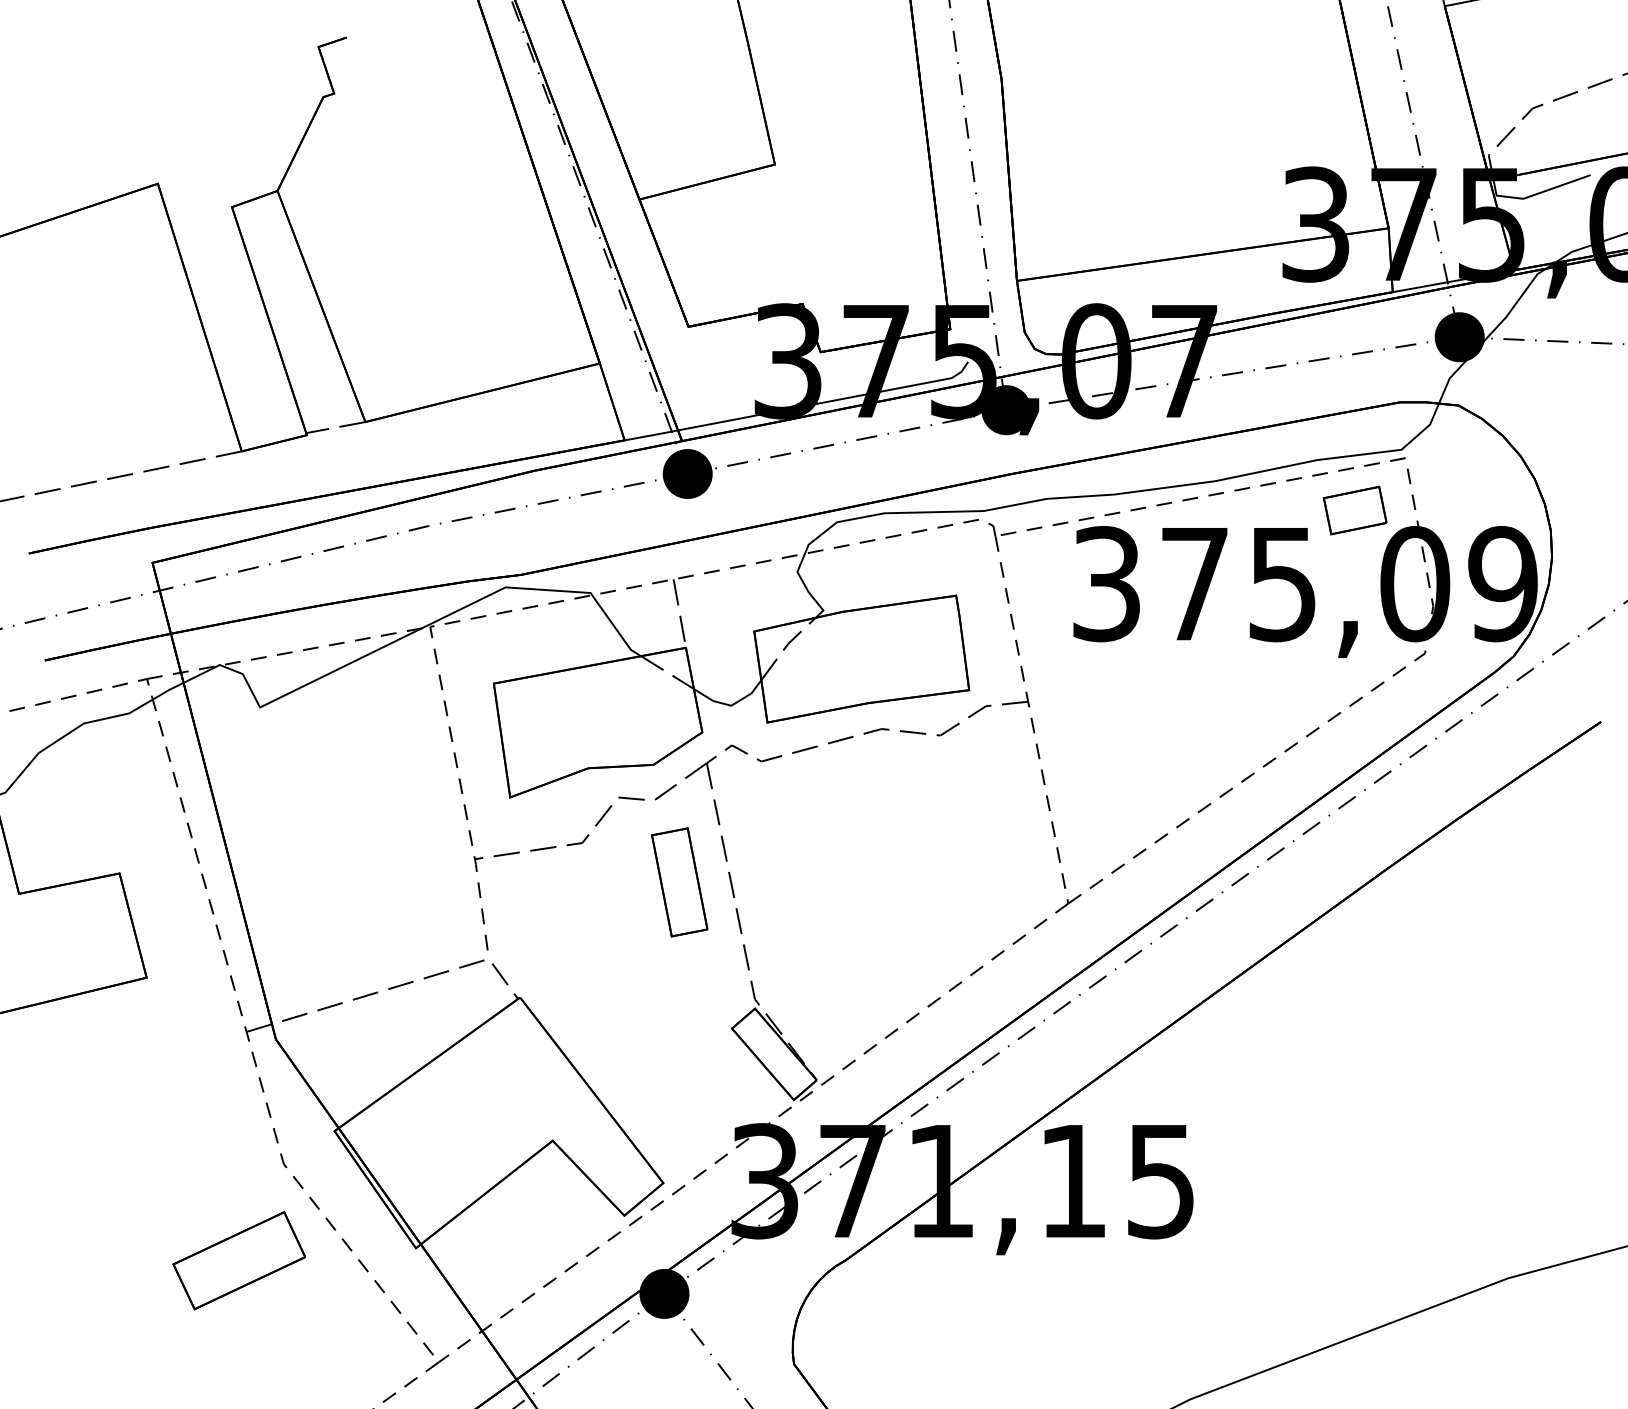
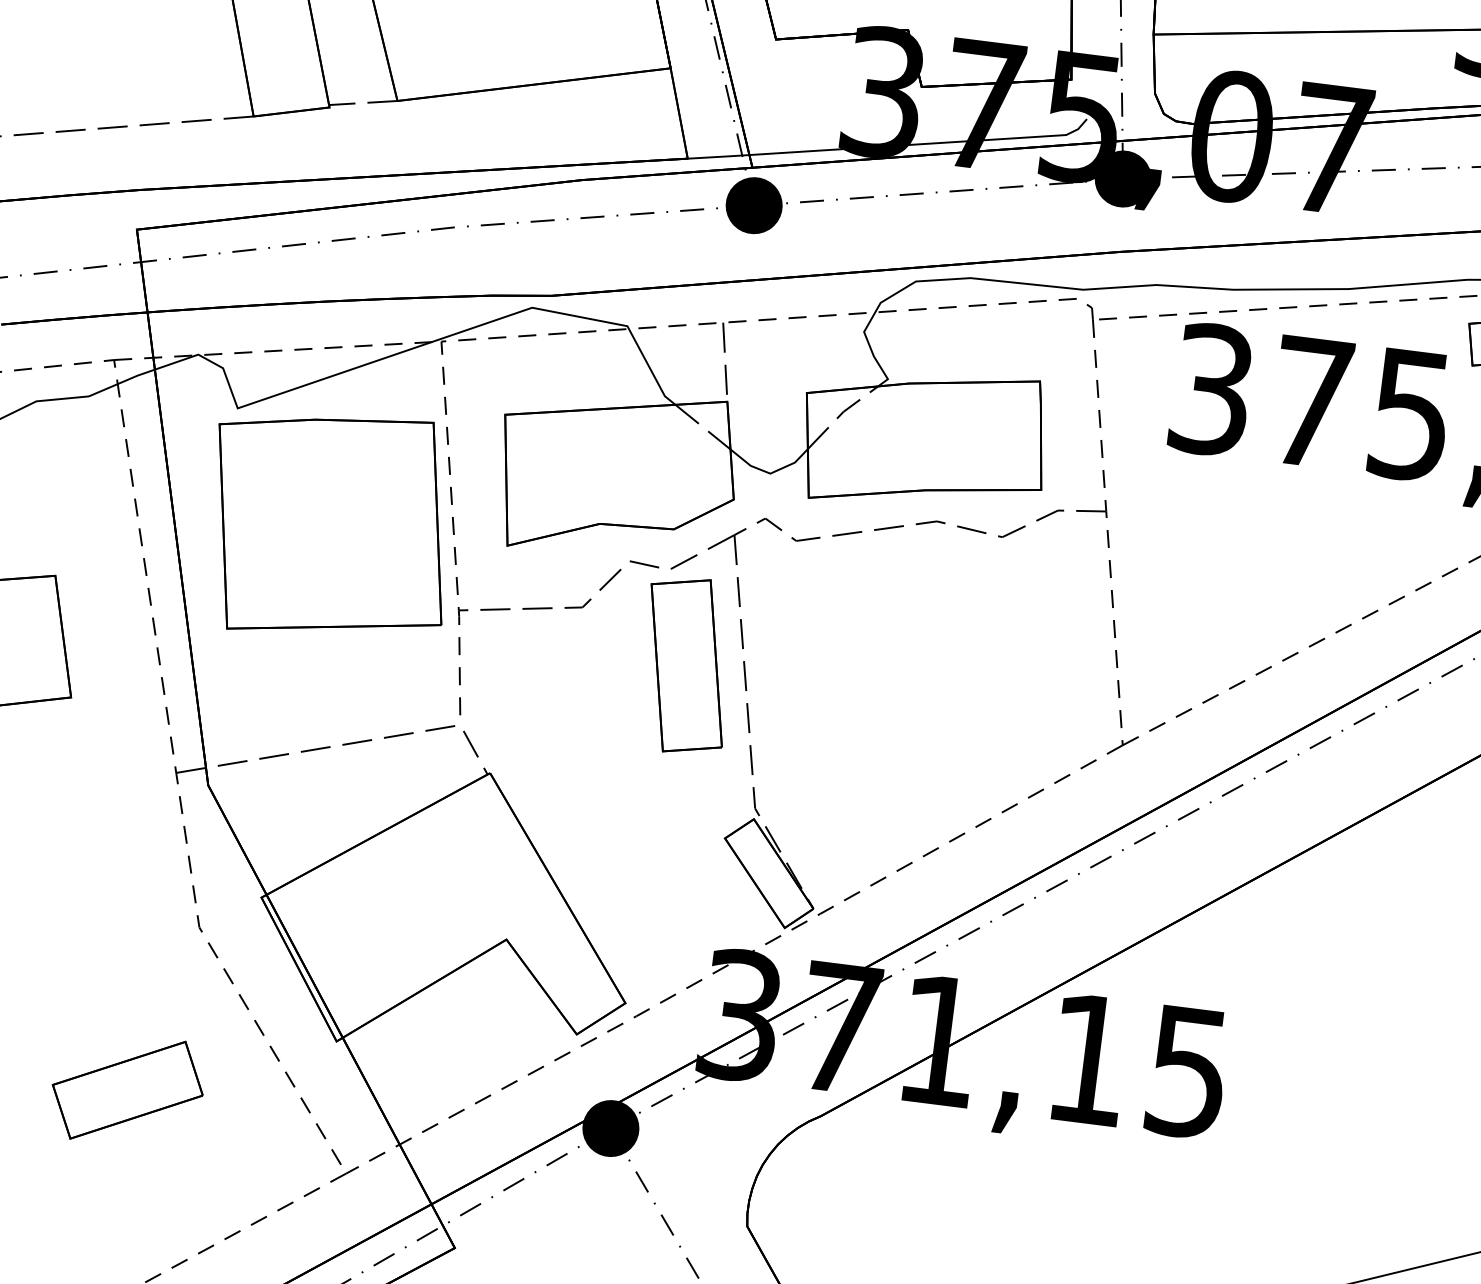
part: (353, 799) -> (330, 525), added
part: (679, 882) -> (686, 665), size x1.43
part: (238, 1260) -> (126, 1089), moved

